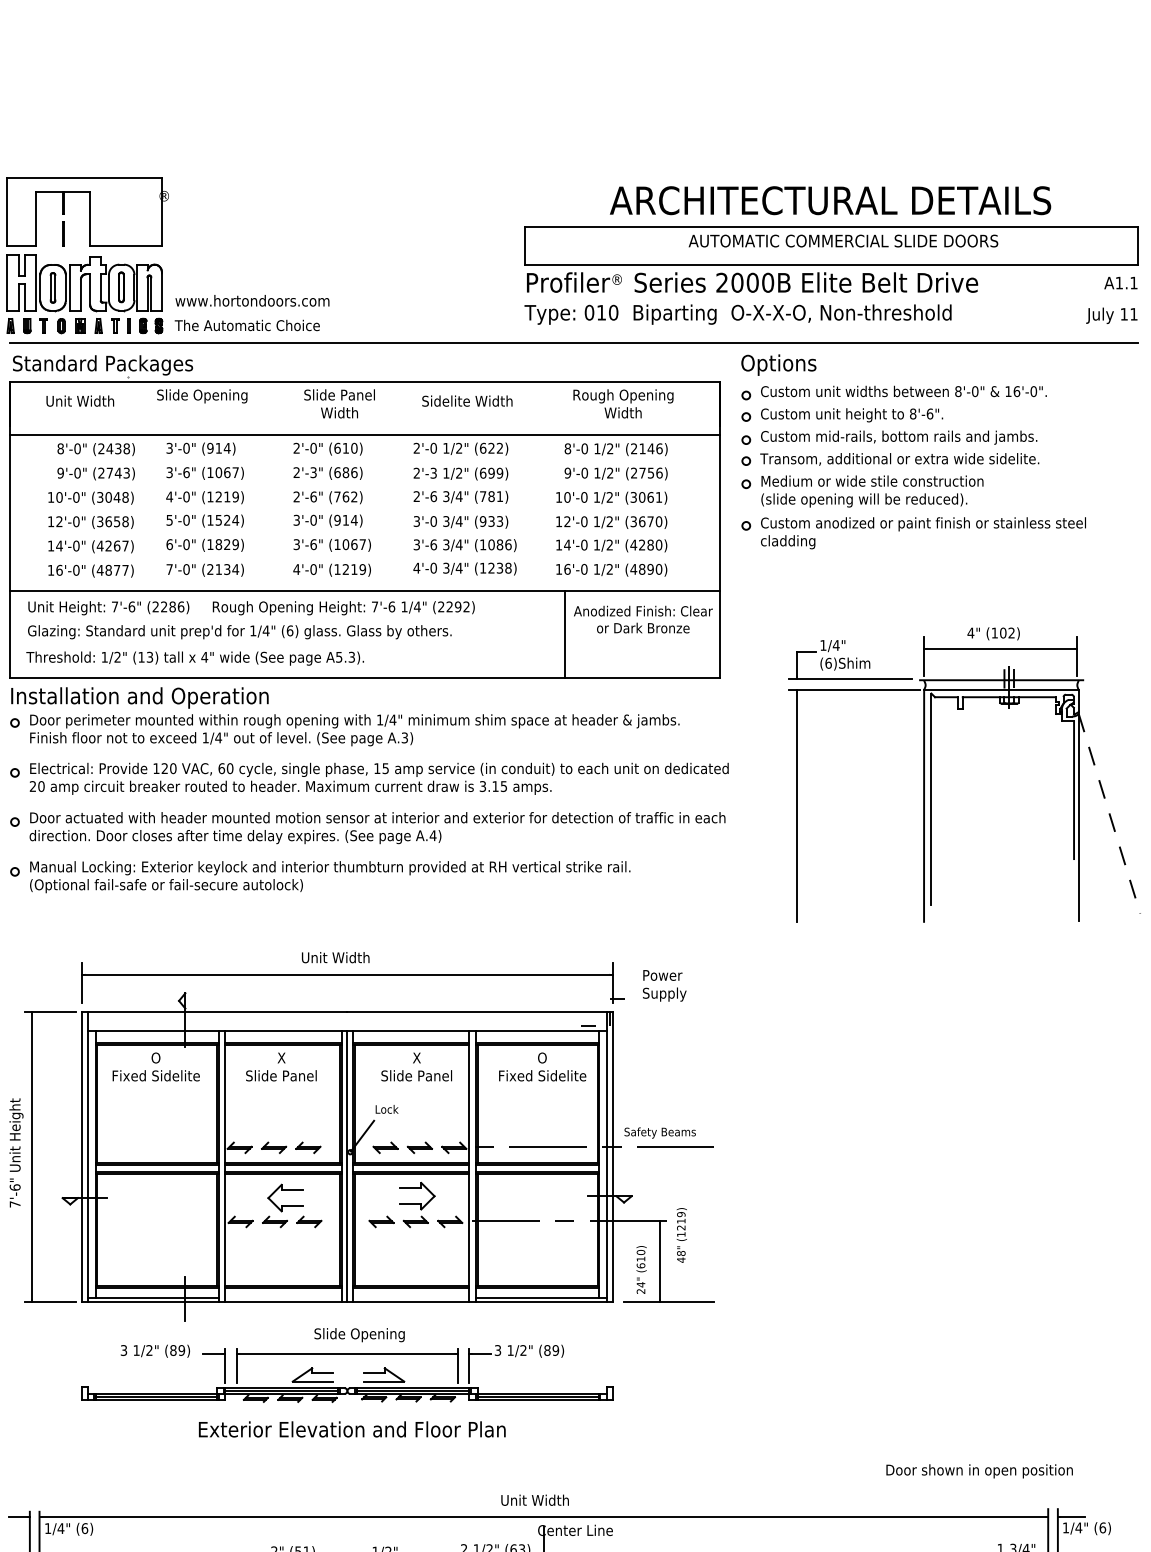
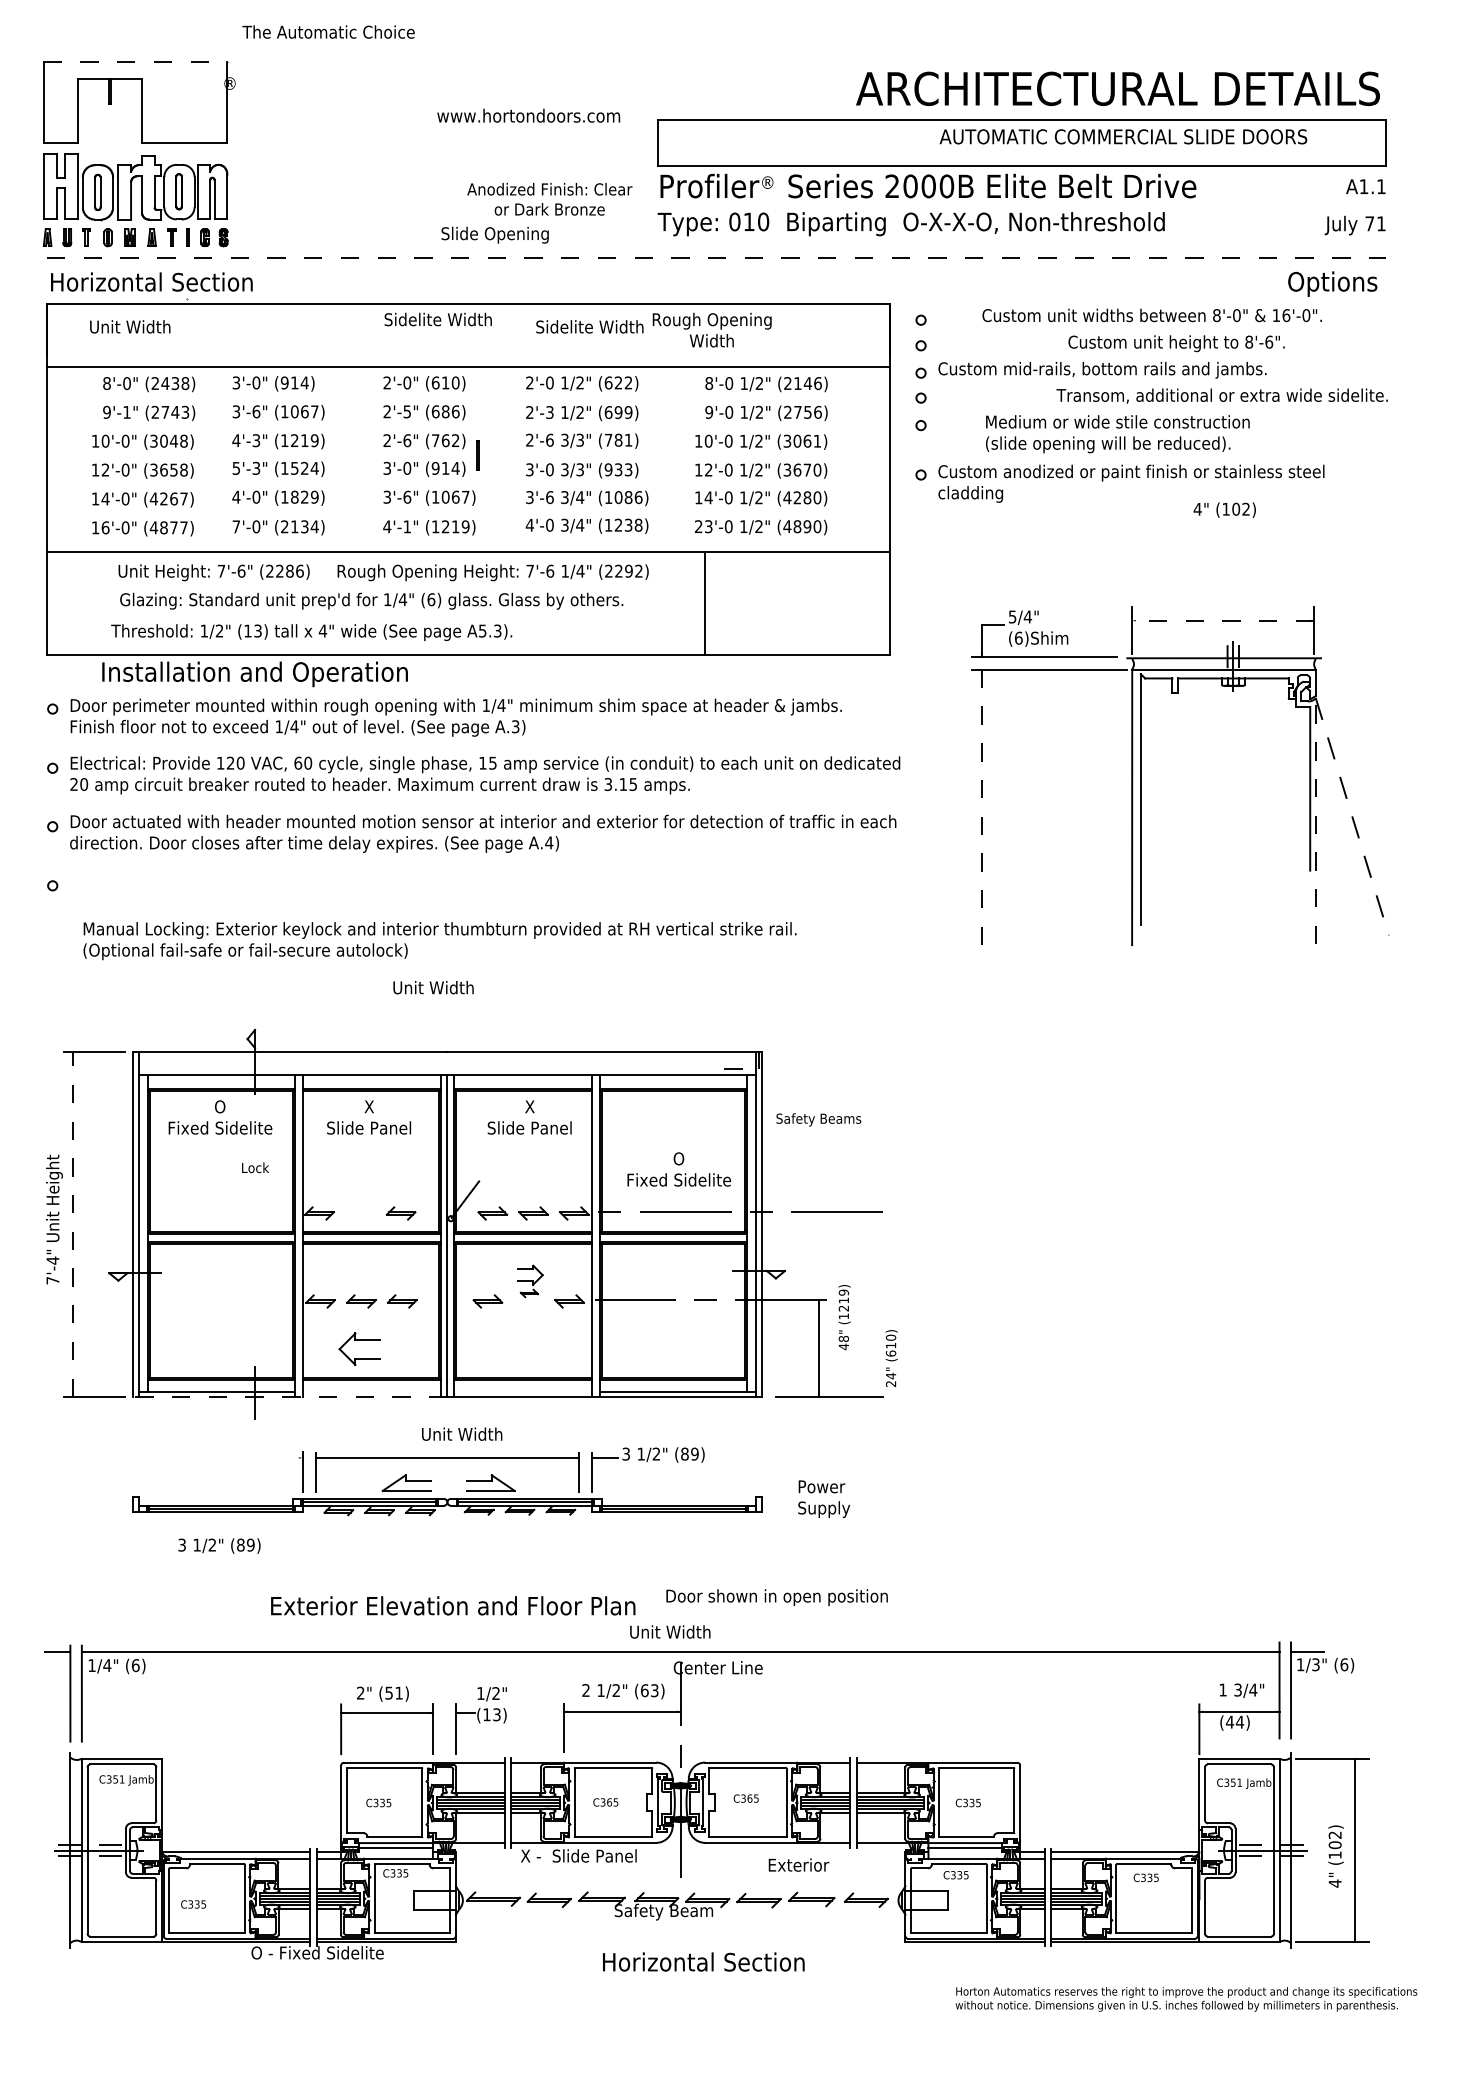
line: (84, 178) -> (135, 62), solid -> dashed
text: (830, 200) -> (1117, 88), moved
line: (62, 234) -> (477, 455), moved
text: (843, 240) -> (1123, 136), moved
text: (252, 300) -> (528, 115), moved
text: (1123, 314) -> (1369, 223), 11 -> 71
text: (247, 325) -> (328, 31), moved
line: (574, 343) -> (716, 258), solid -> dashed
text: (778, 364) -> (1332, 283), moved
text: (103, 365) -> (157, 284), Standard Packages -> Horizontal Section
text: (903, 391) -> (1151, 315), moved
text: (201, 395) -> (494, 234), moved
text: (339, 403) -> (437, 329), Slide Panel Width -> Sidelite Width
text: (622, 403) -> (711, 329), moved
text: (851, 415) -> (1176, 343), moved
text: (899, 458) -> (1221, 395), moved
text: (77, 472) -> (126, 411), 9'-0" -> 9'-1"
text: (313, 472) -> (407, 411), 2'-3" -> 2'-5"
text: (872, 491) -> (1117, 434), moved
text: (459, 495) -> (580, 439), 3/4" -> 3/3"
text: (186, 496) -> (256, 440), 4'-0" -> 4'-3"
text: (186, 520) -> (256, 468), 5'-0" -> 5'-3"
text: (459, 521) -> (580, 469), 3/4" -> 3/3"
text: (169, 543) -> (236, 496), 6'-0" -> 4'-0"
text: (313, 569) -> (407, 526), 4'-0" -> 4'-1"
text: (563, 569) -> (703, 526), 16'-0 -> 23'-0
text: (251, 607) -> (383, 572), moved
text: (643, 619) -> (549, 199), moved
text: (239, 631) -> (371, 600), moved
text: (993, 633) -> (1224, 509), moved
text: (823, 645) -> (1012, 616), 1/4" -> 5/4"
line: (1000, 648) -> (1222, 620), solid -> dashed
text: (195, 658) -> (311, 632), moved
text: (139, 698) -> (254, 674), moved
line: (797, 805) -> (981, 807), solid -> dashed
line: (1078, 817) -> (1315, 821), solid -> dashed
text: (329, 877) -> (439, 941), moved
part: (353, 975) -> (454, 1008), removed
text: (664, 985) -> (824, 1498), moved
text: (542, 1066) -> (679, 1169), moved
text: (387, 1109) -> (255, 1167), moved
text: (659, 1132) -> (818, 1119), moved
part: (274, 1147) -> (360, 1213), removed
line: (31, 1157) -> (72, 1224), solid -> dashed
text: (14, 1187) -> (52, 1260), 7'-6" -> 7'-4"
part: (285, 1190) -> (359, 1340), moved
part: (417, 1205) -> (530, 1281), size x0.6
text: (641, 1269) -> (891, 1358), moved
line: (214, 1301) -> (289, 1396), solid -> dashed
text: (359, 1334) -> (461, 1435), Slide Opening -> Unit Width
text: (155, 1350) -> (219, 1545), moved
line: (213, 1353) -> (288, 1457), removed
text: (352, 1429) -> (453, 1605), moved
text: (979, 1471) -> (776, 1597), moved
text: (1078, 1527) -> (1315, 1664), 1/4" -> 1/3"

